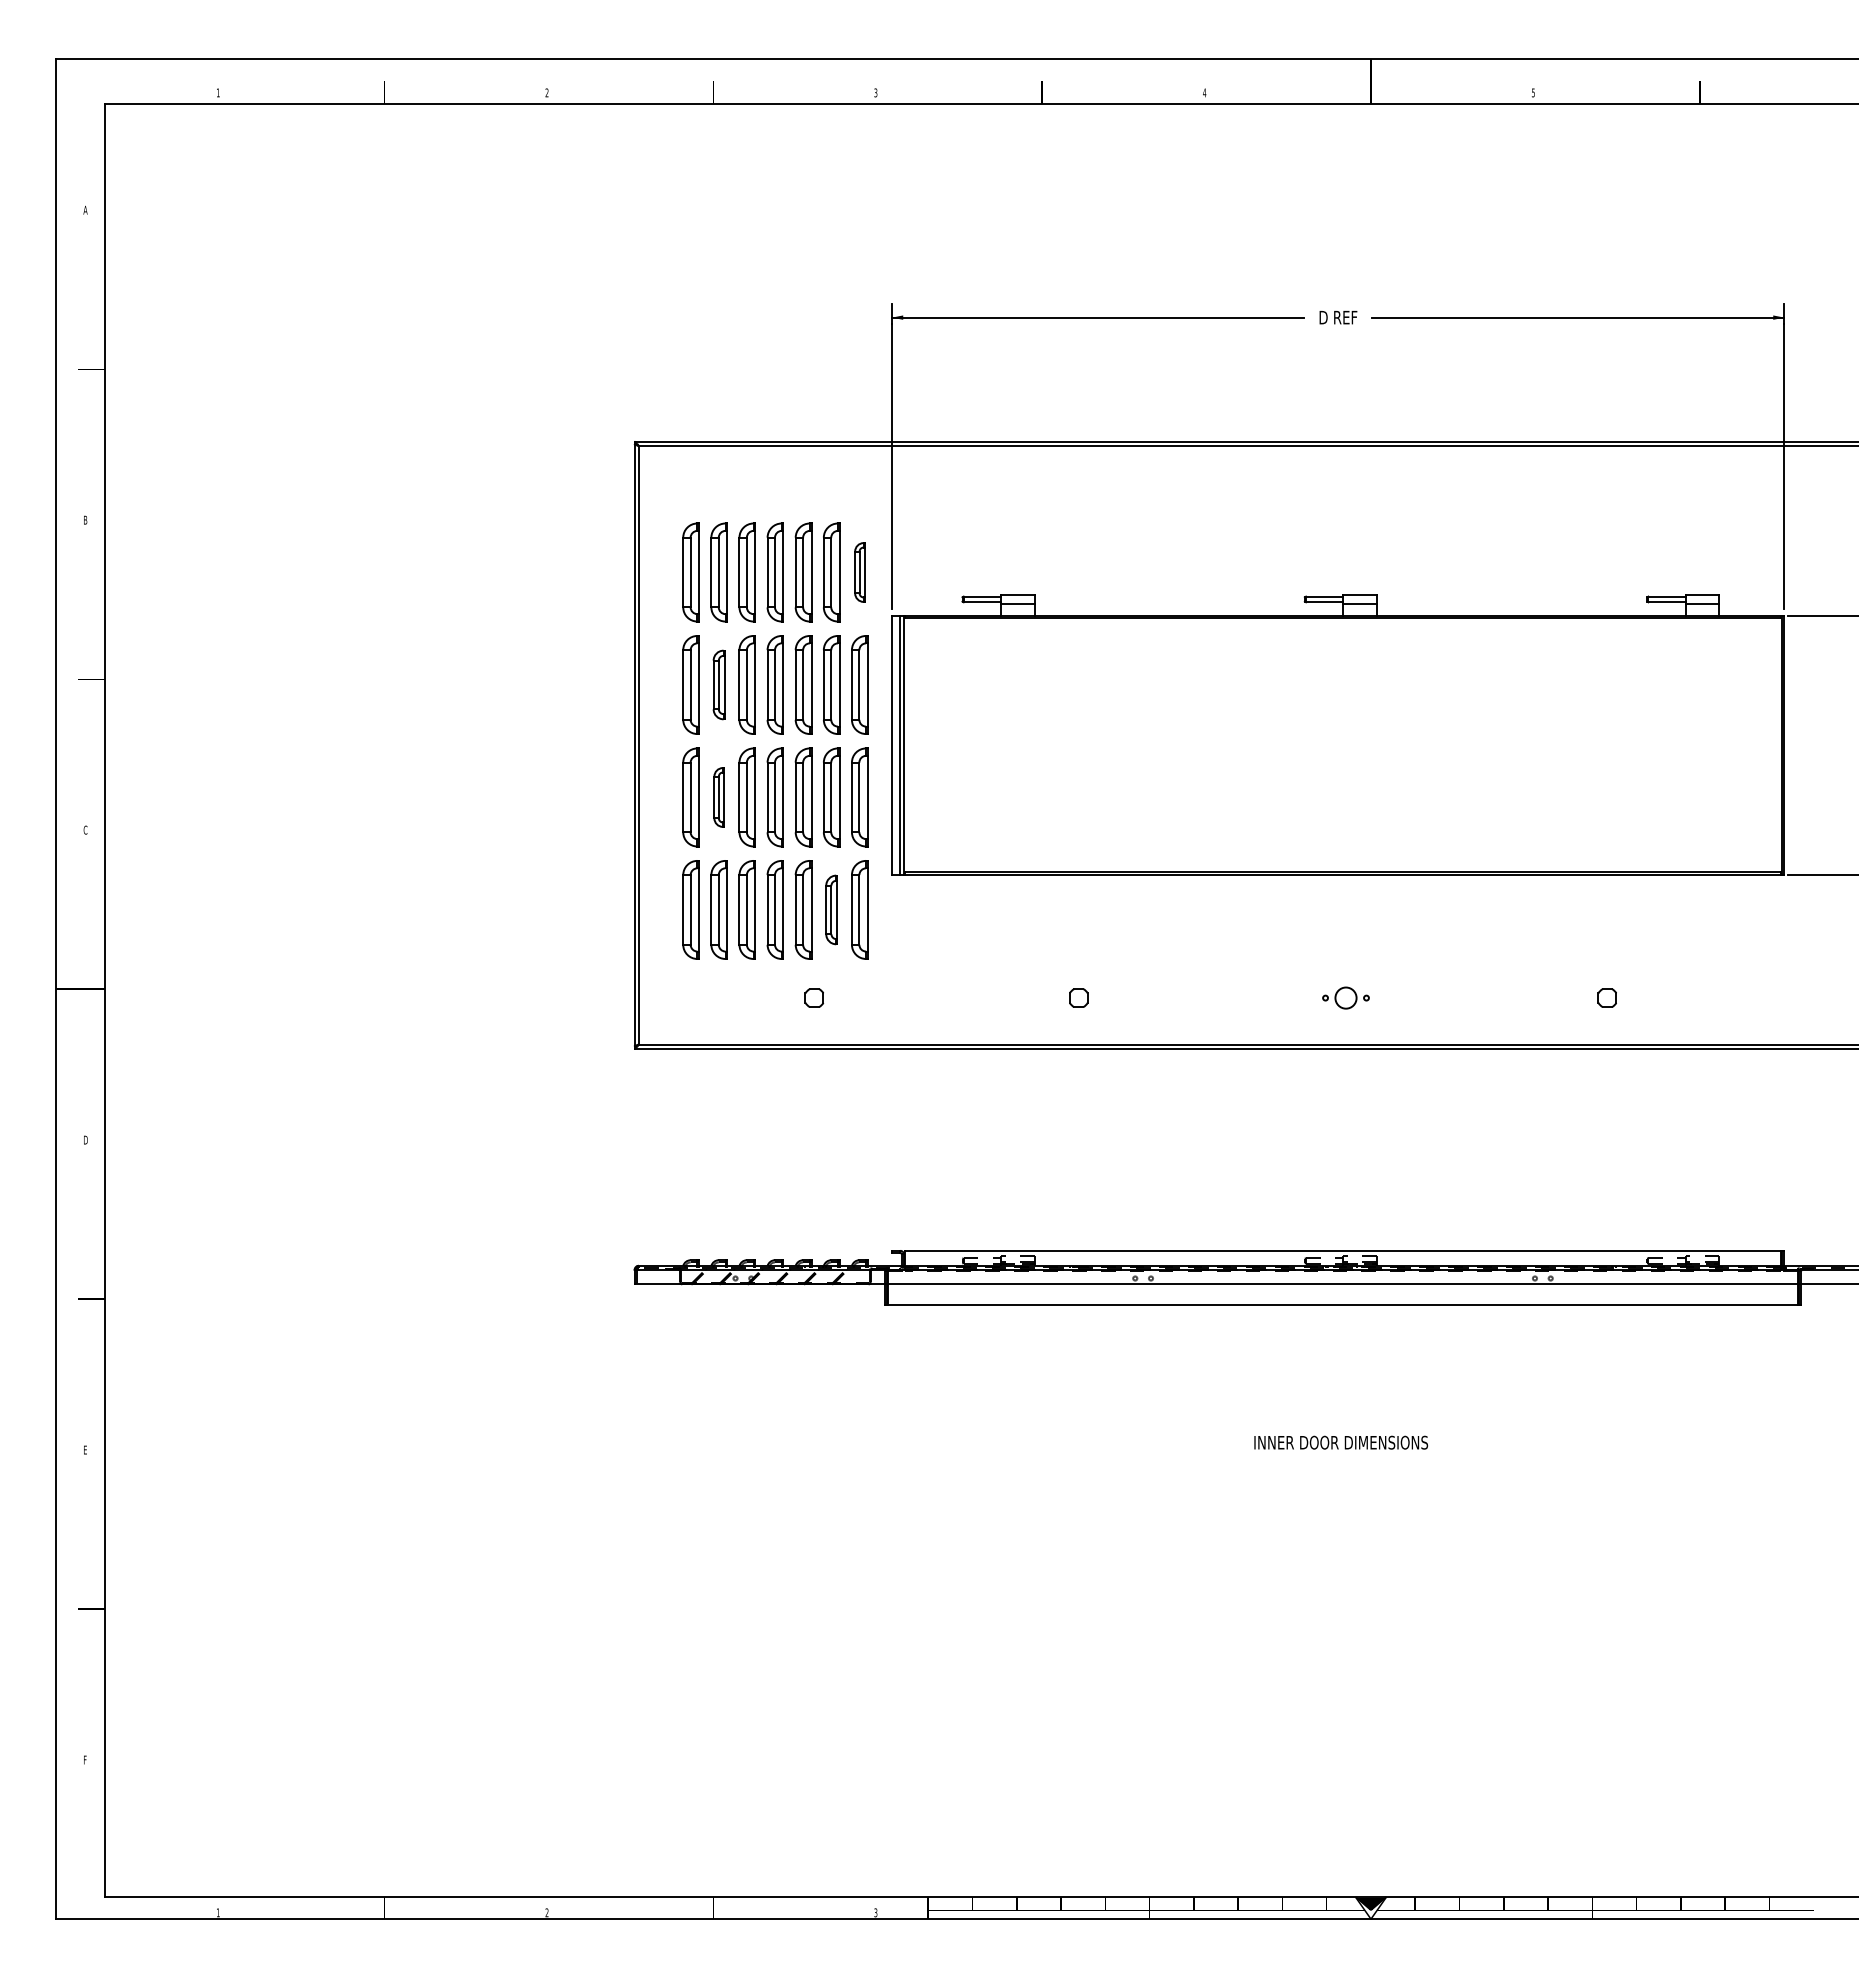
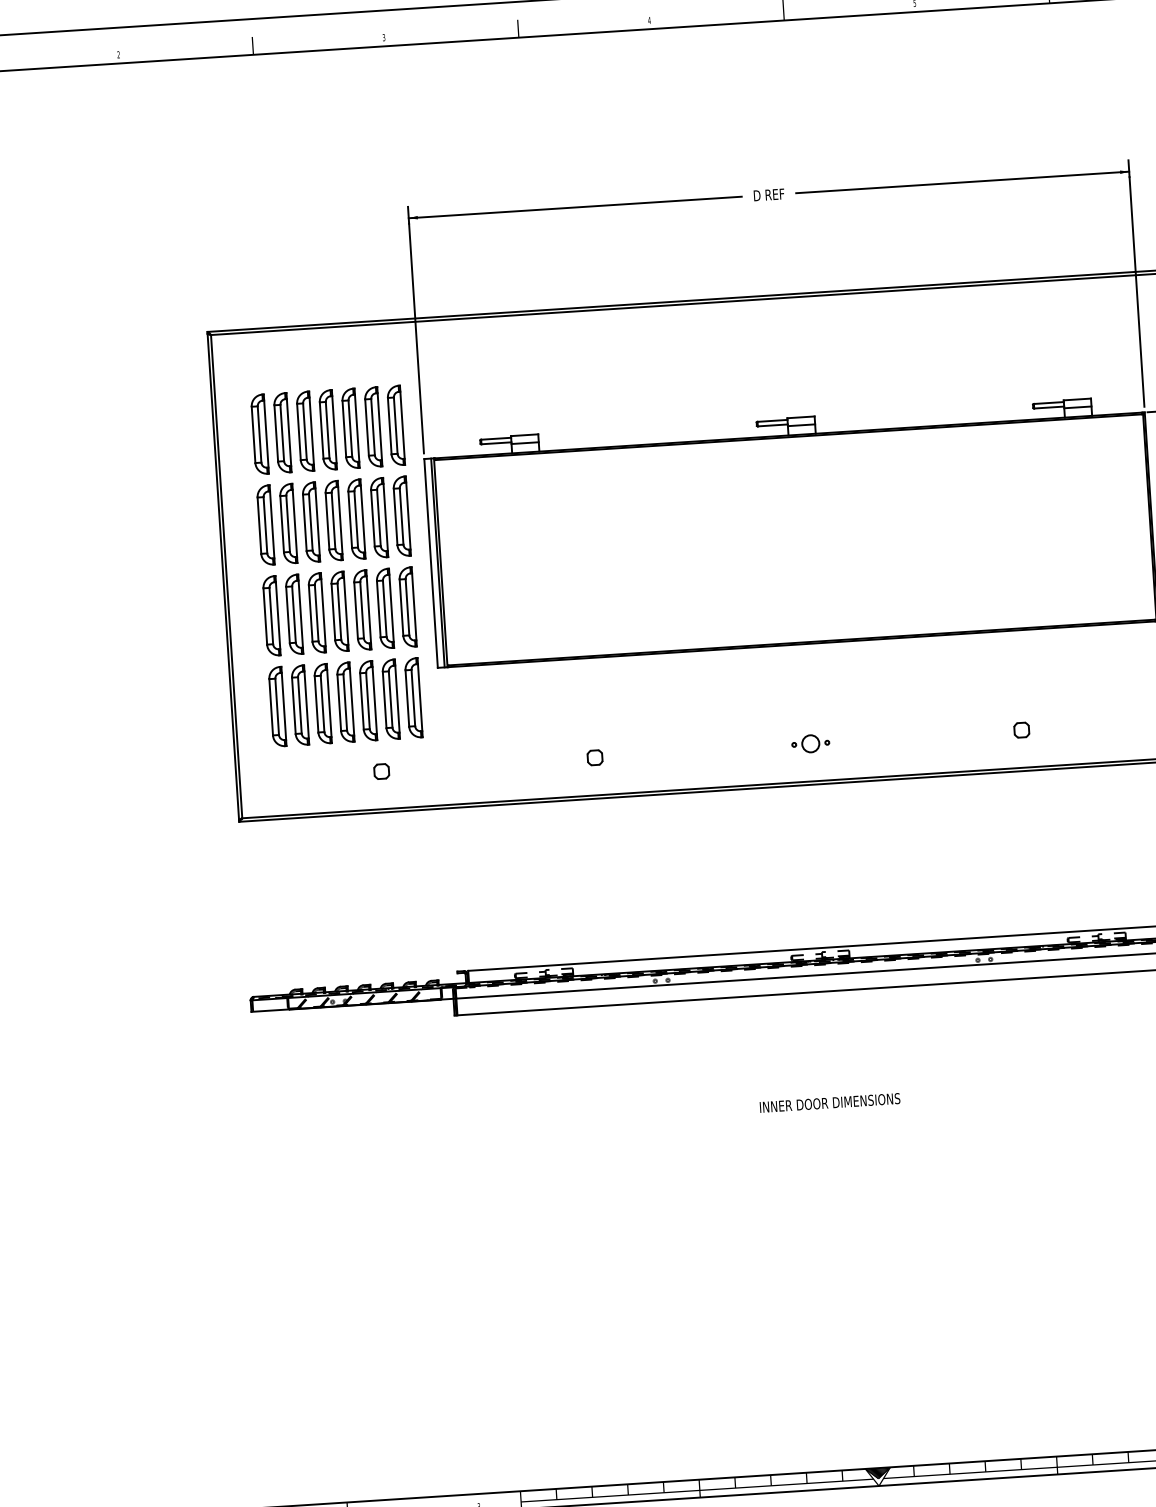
part: (859, 572) -> (395, 425), size x1.67
part: (718, 684) -> (287, 523), size x1.43
part: (718, 797) -> (293, 614), size x1.67
part: (831, 909) -> (390, 699), size x1.43

